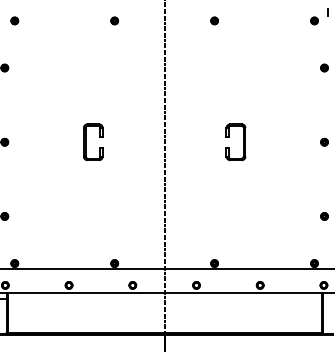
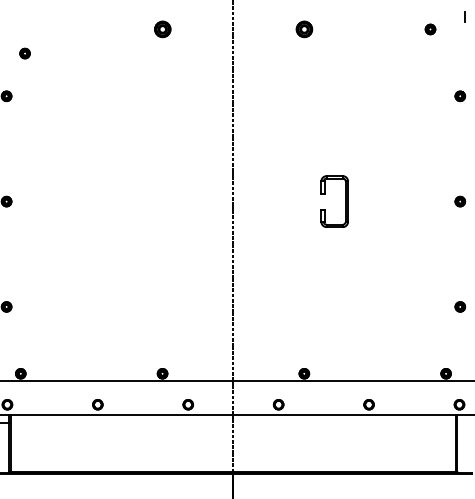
part: (14, 20) -> (24, 52), moved
part: (114, 20) -> (162, 28), size x1.6
part: (214, 20) -> (304, 28), size x1.6
part: (314, 20) -> (430, 28), moved
part: (86, 142) -> (122, 201), removed

